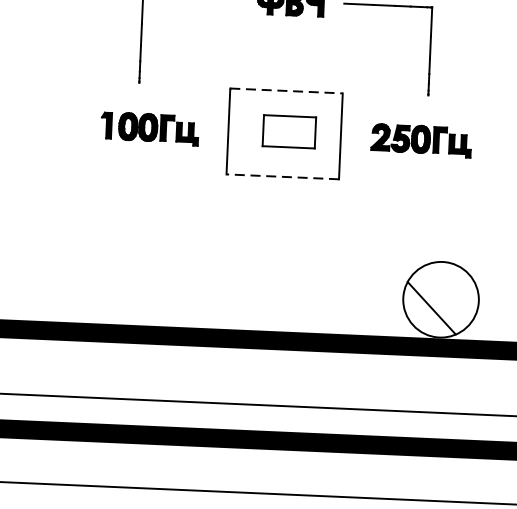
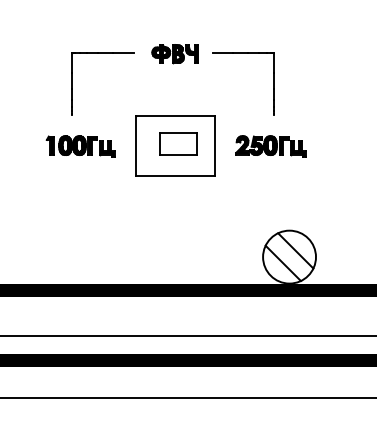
line: (287, 90) -> (175, 115), dashed -> solid
line: (281, 177) -> (174, 176), dashed -> solid
line: (449, 290) -> (295, 250), added

